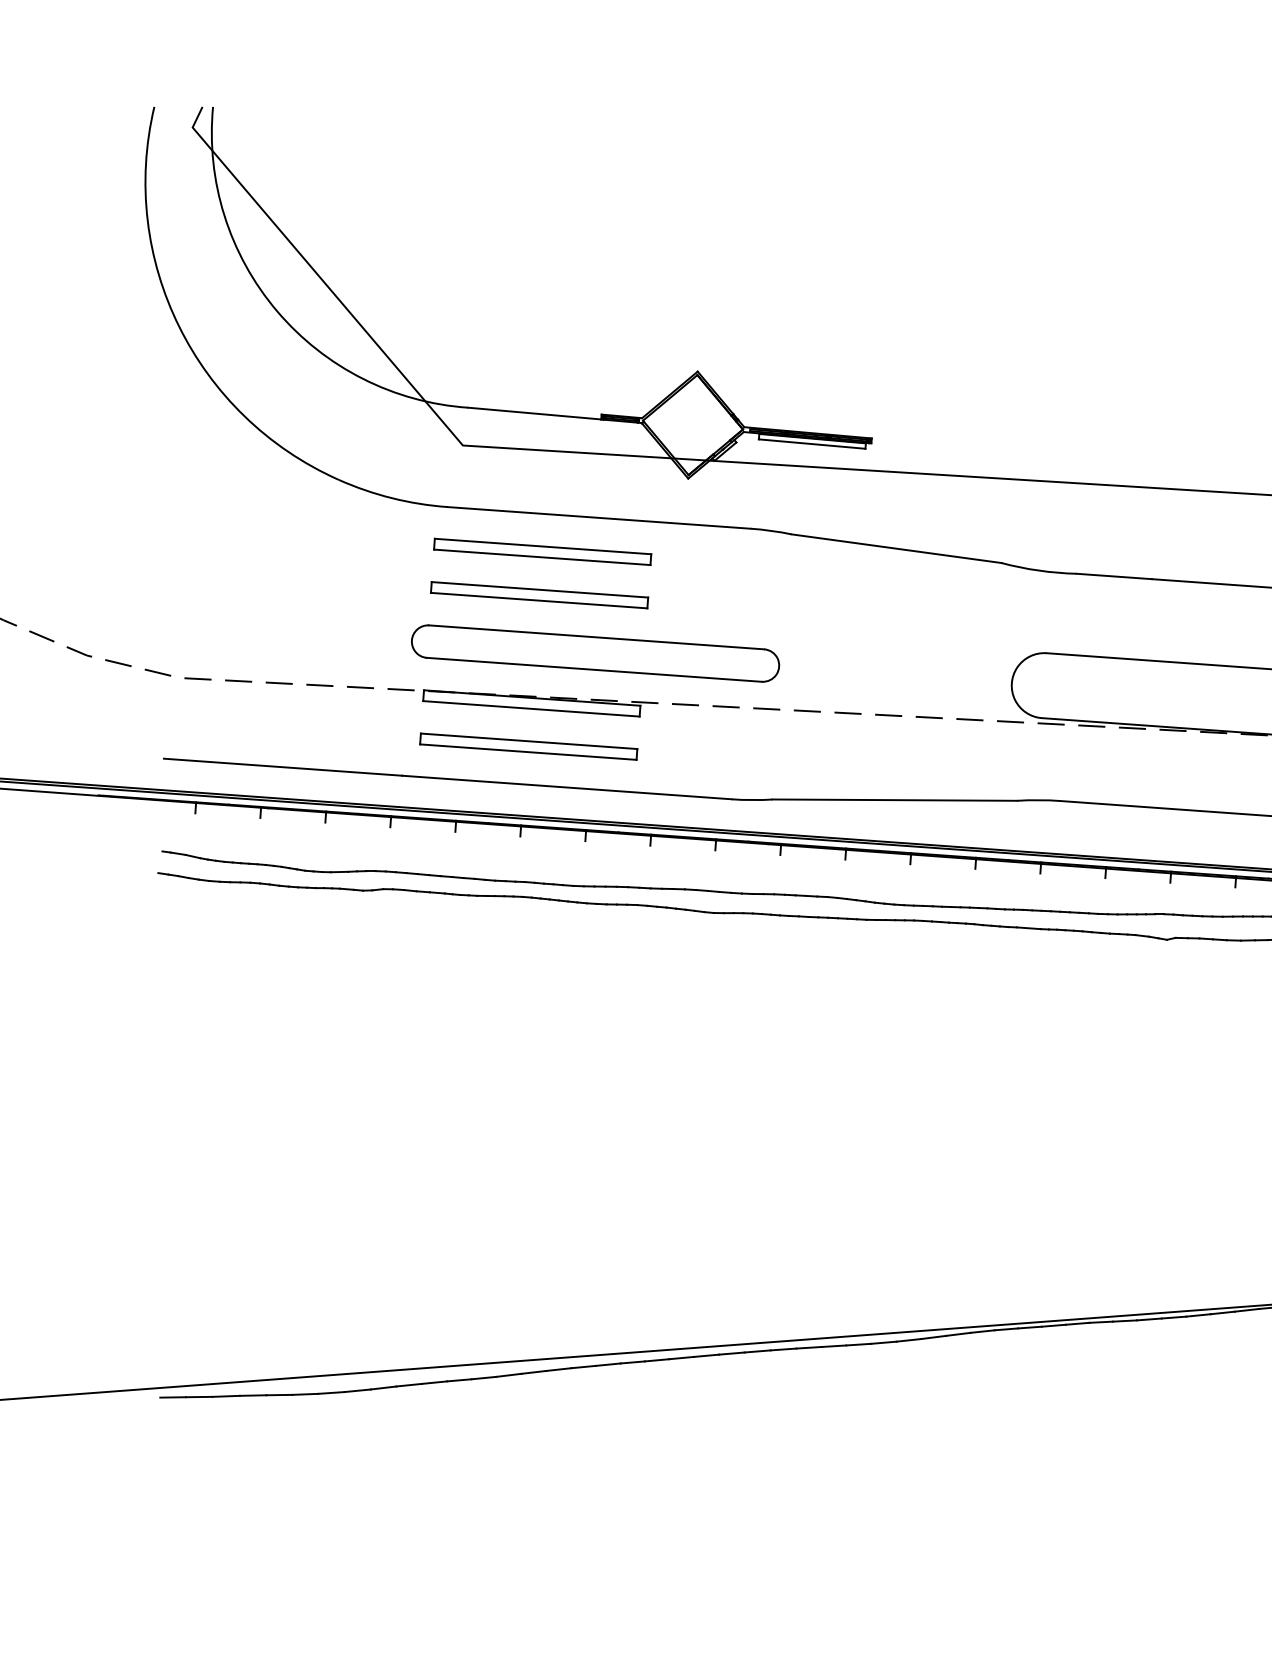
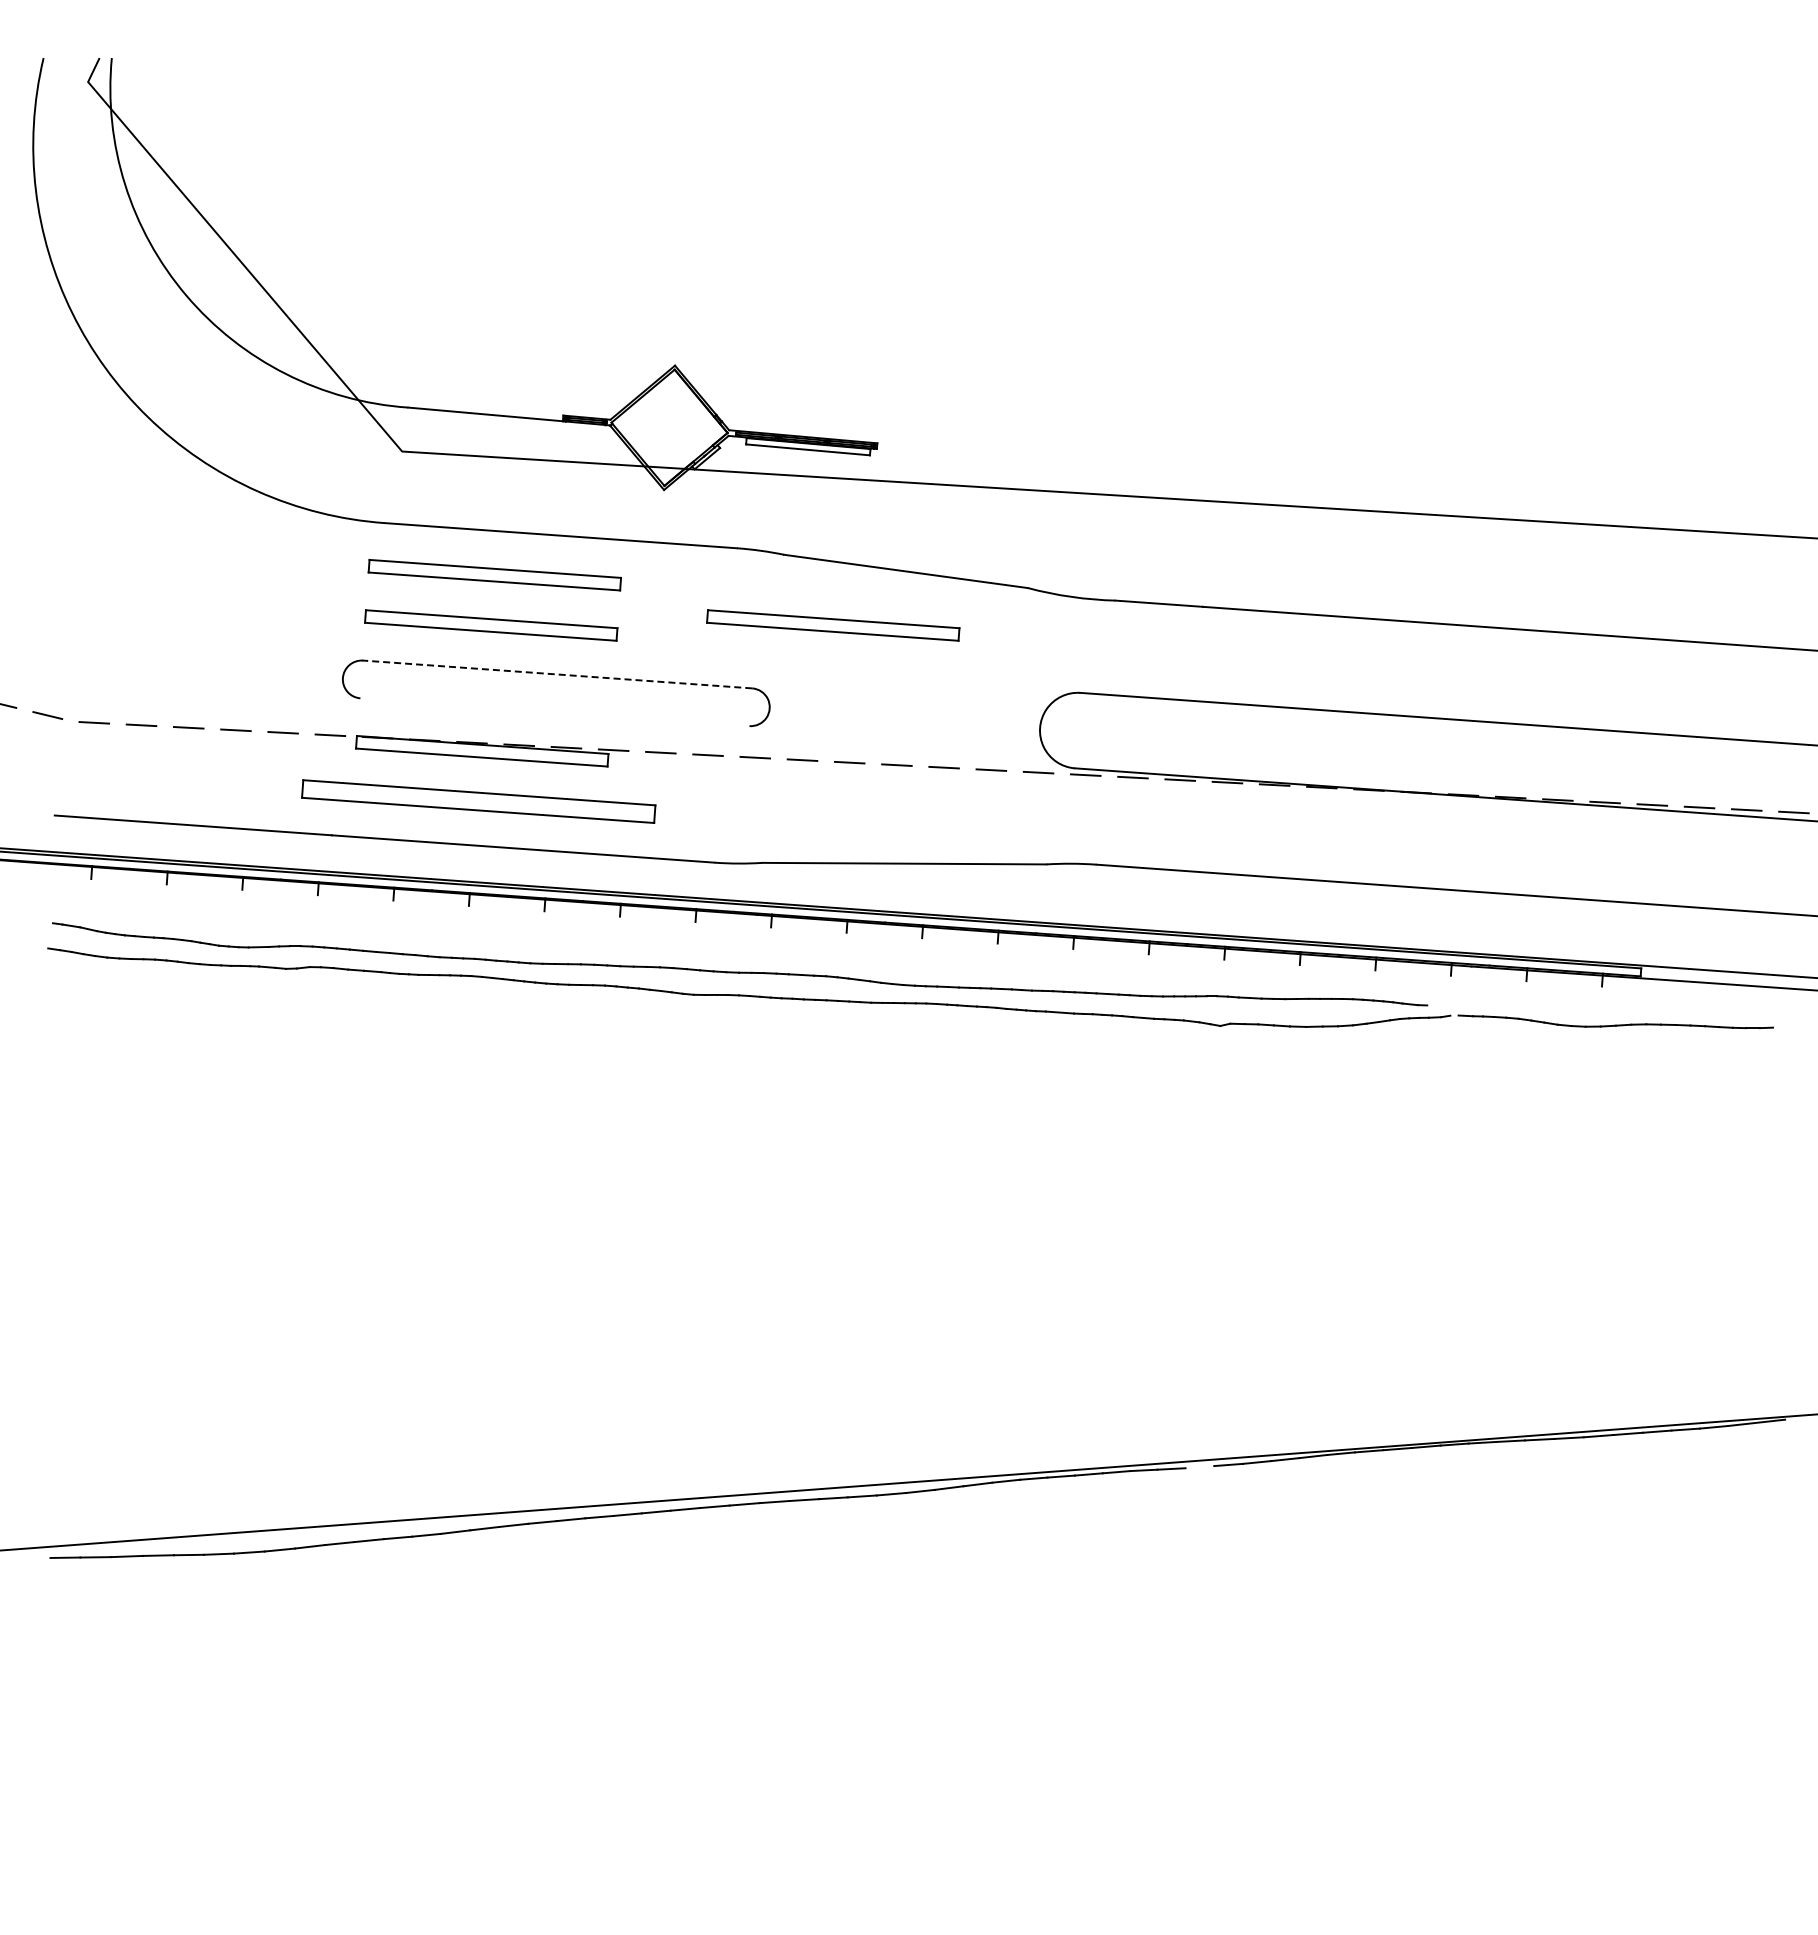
part: (834, 595) -> (833, 625), added
line: (595, 637) -> (556, 674), solid -> dashed
line: (593, 670) -> (554, 712), removed
part: (528, 746) -> (478, 801), size x1.4
line: (1149, 1319) -> (1199, 1467), removed

